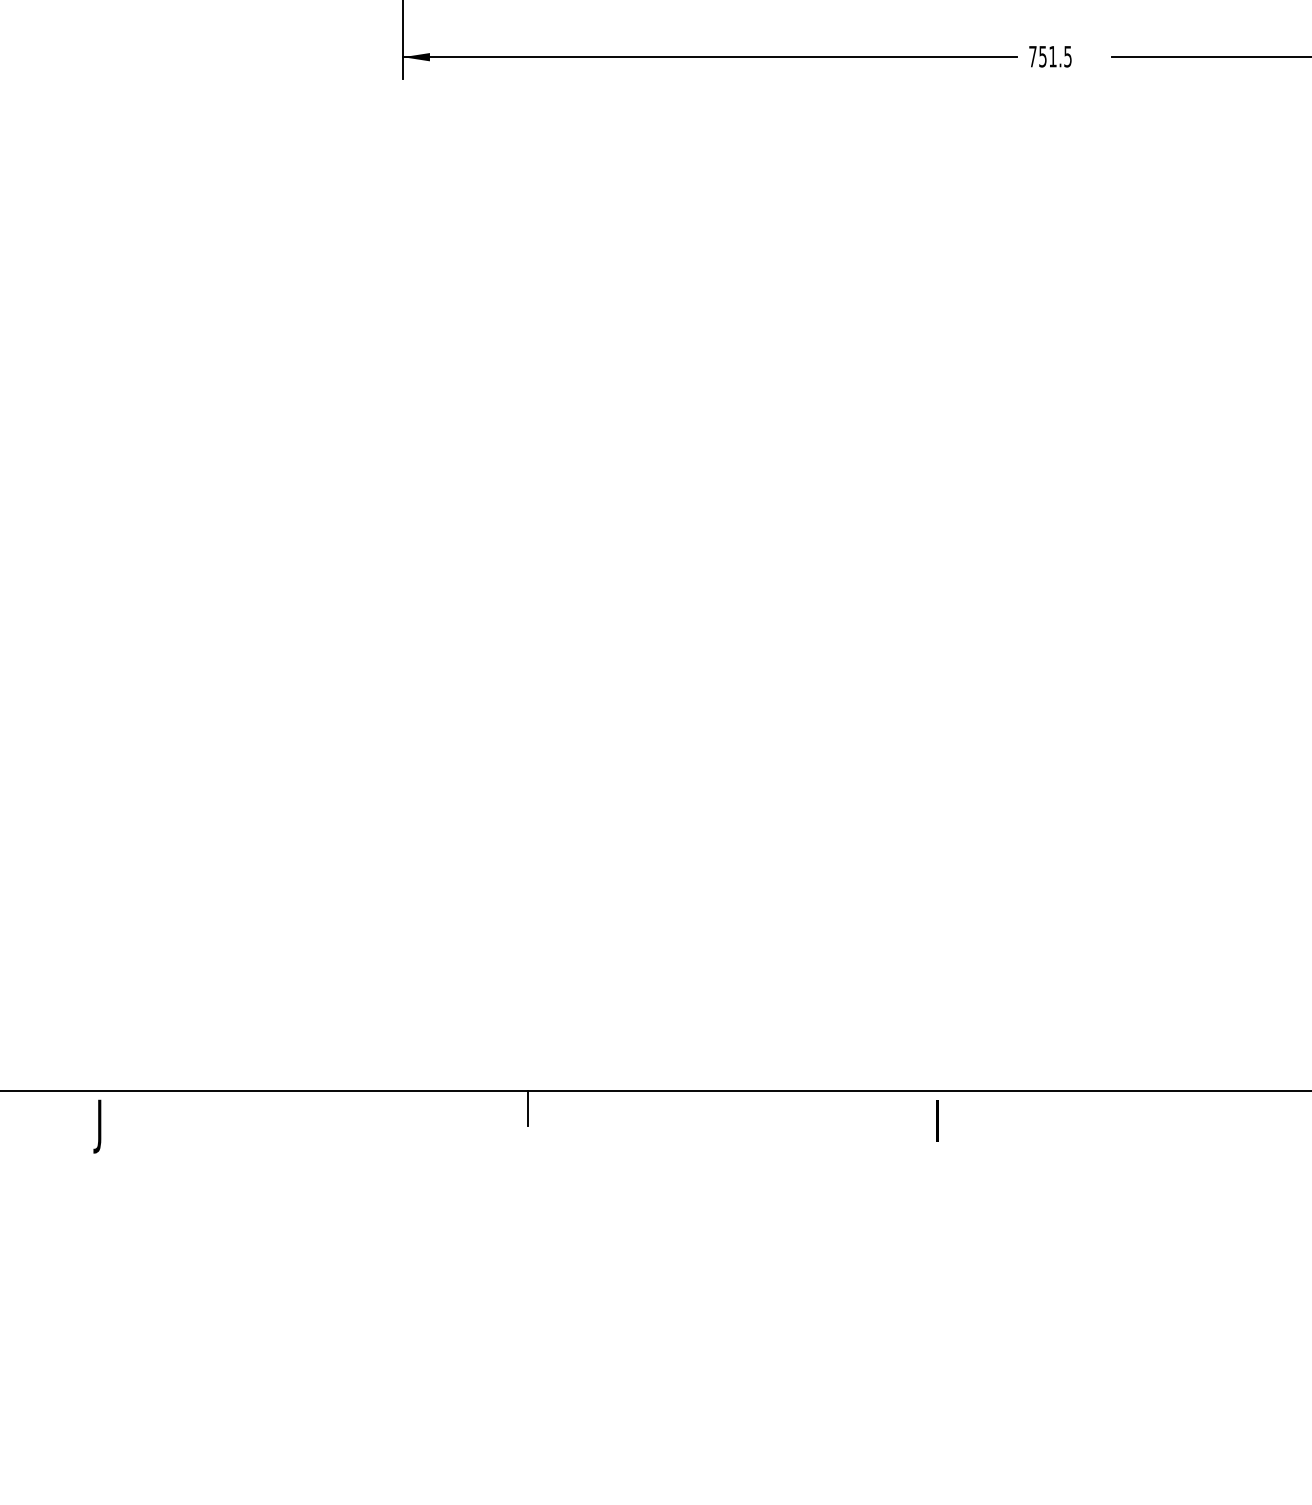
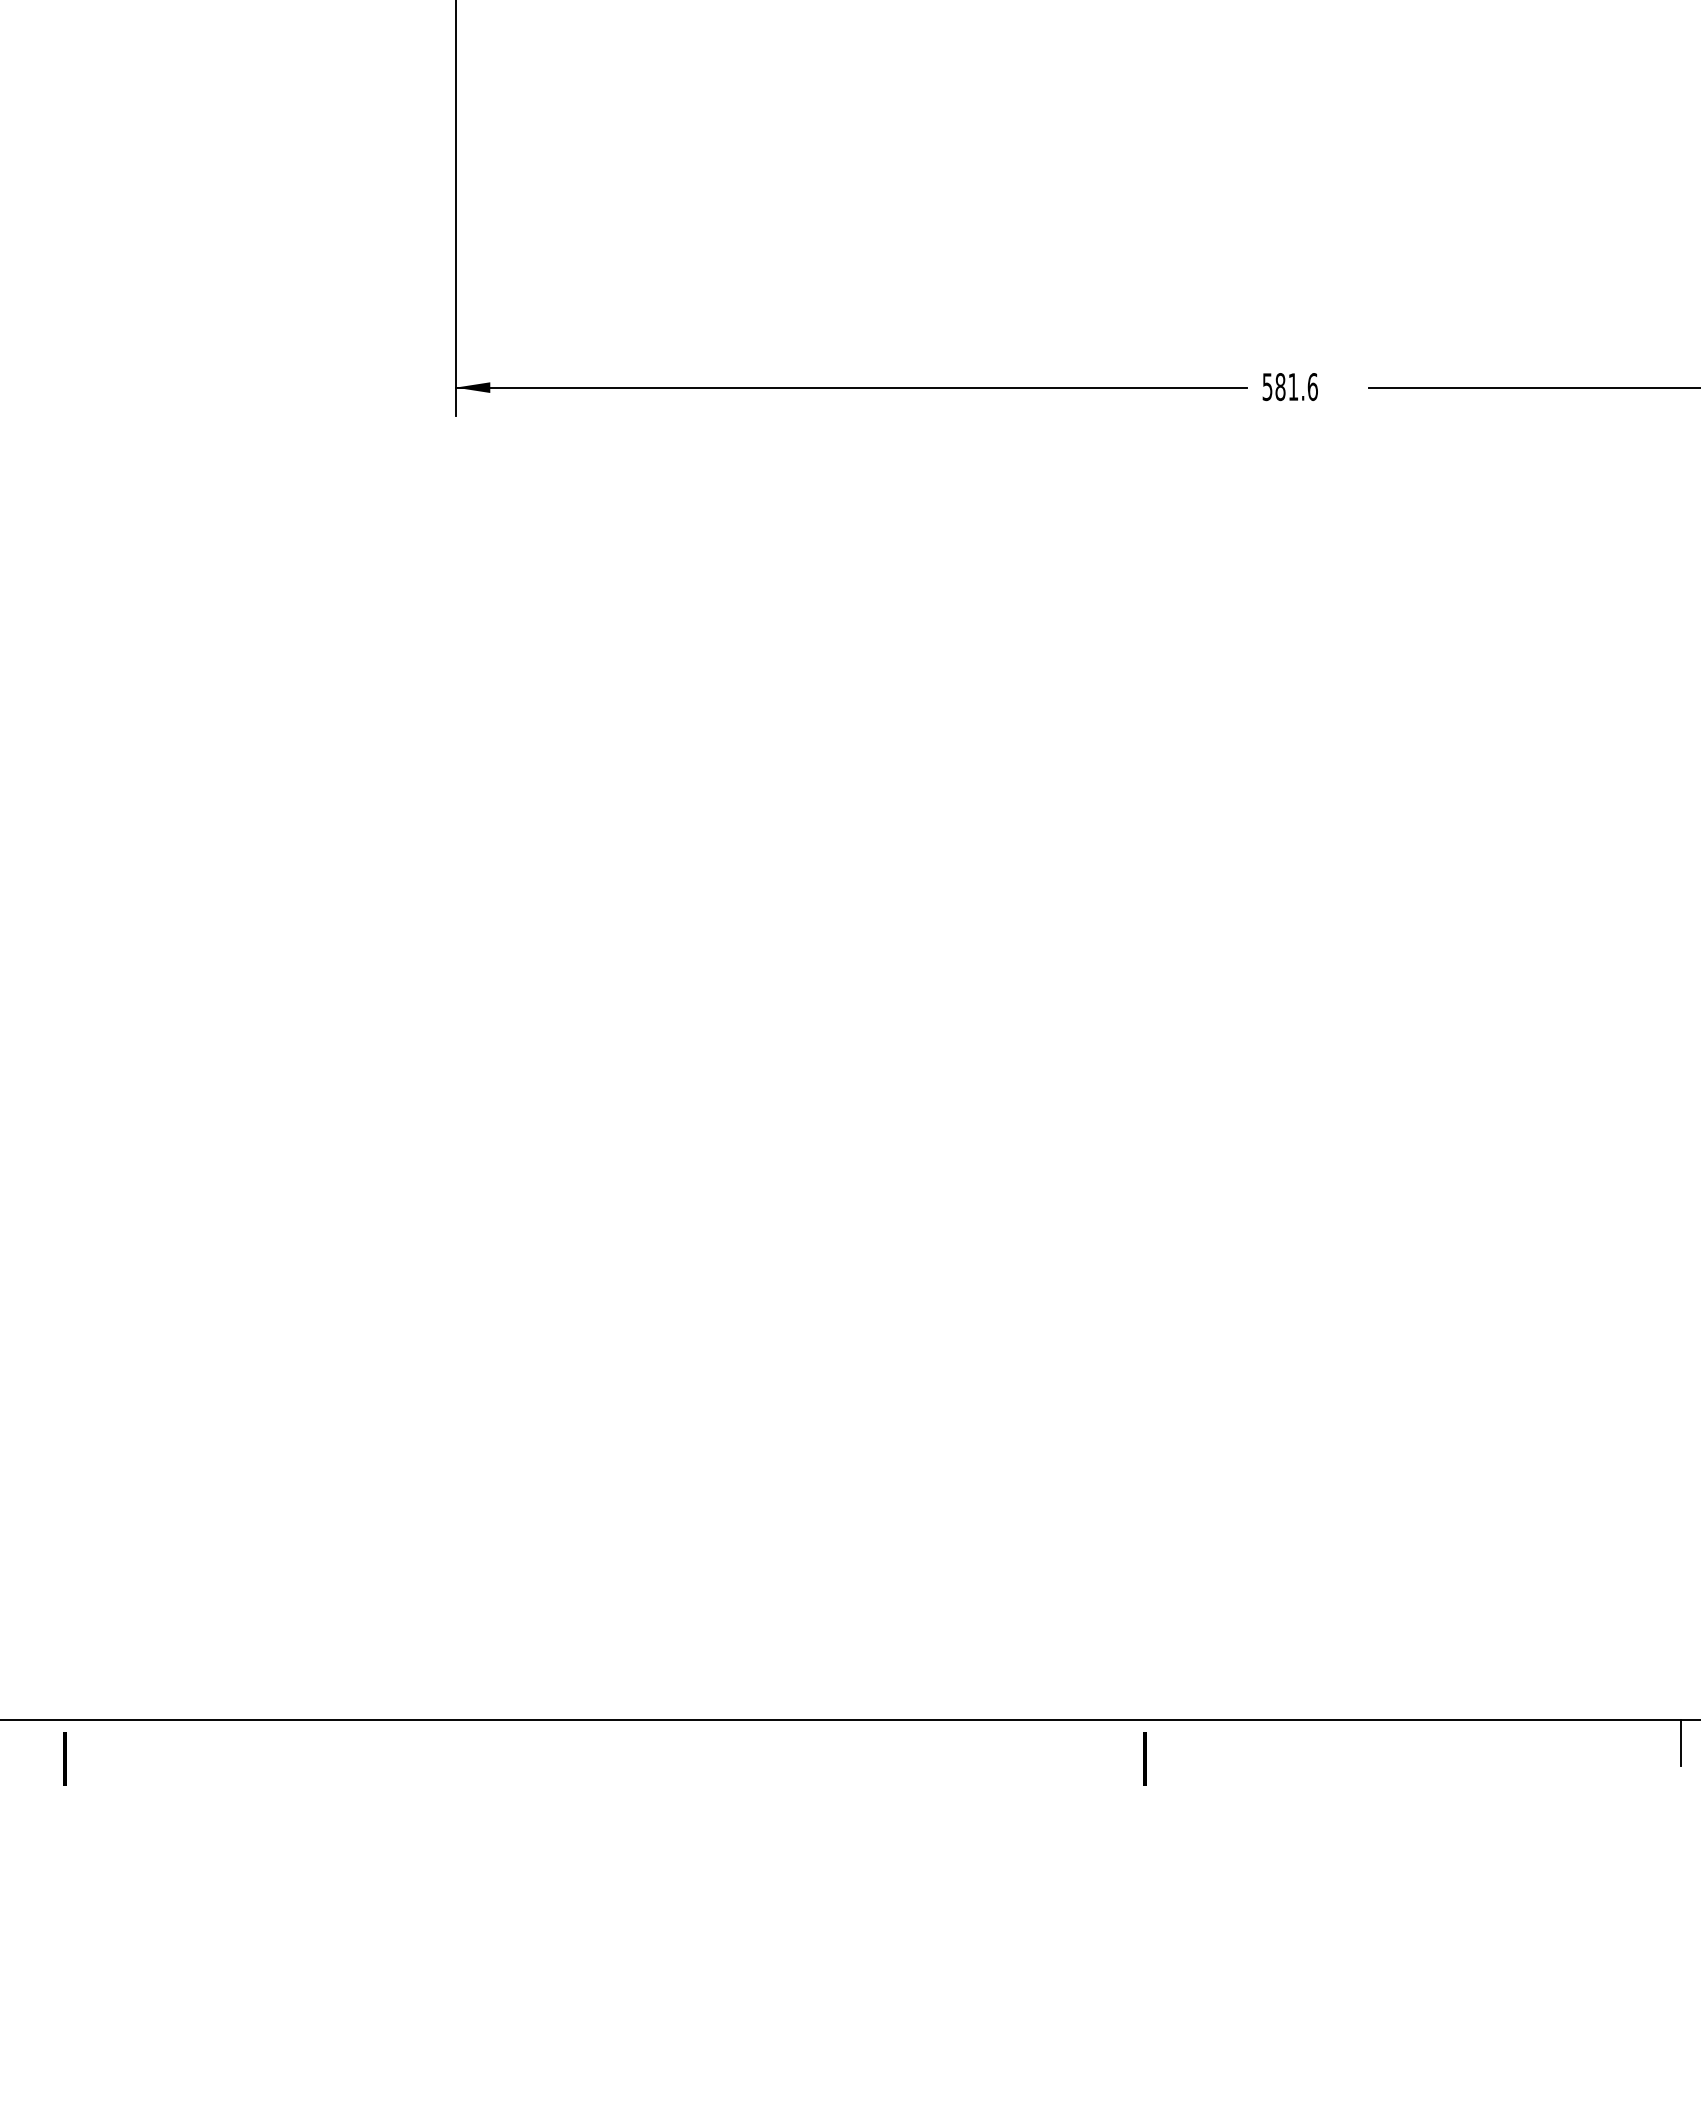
text: (1049, 57) -> (1289, 387), 751.5 -> 581.6
line: (527, 1108) -> (616, 1742), removed
text: (97, 1126) -> (61, 1766), J -> I

